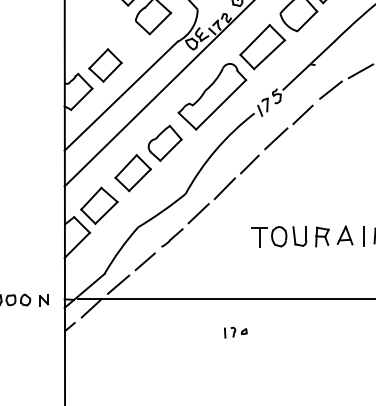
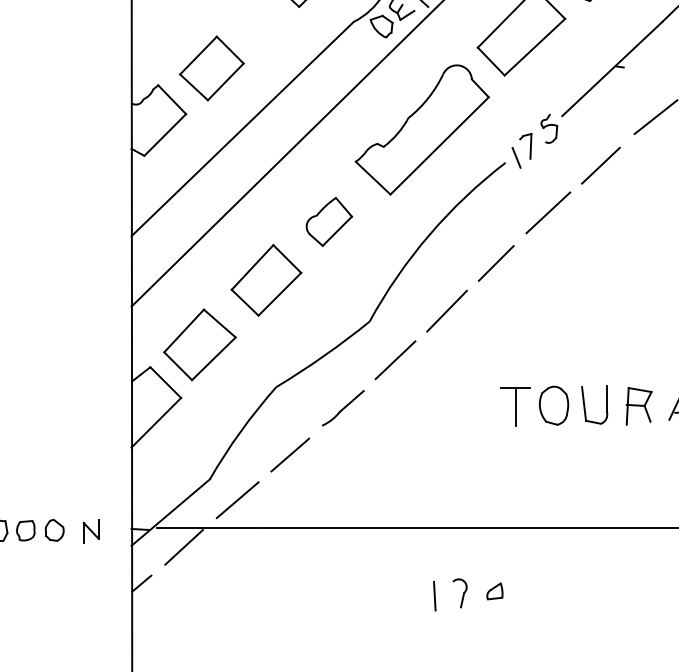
part: (164, 143) -> (328, 222), size x0.7
part: (235, 332) -> (467, 594), size x1.6

